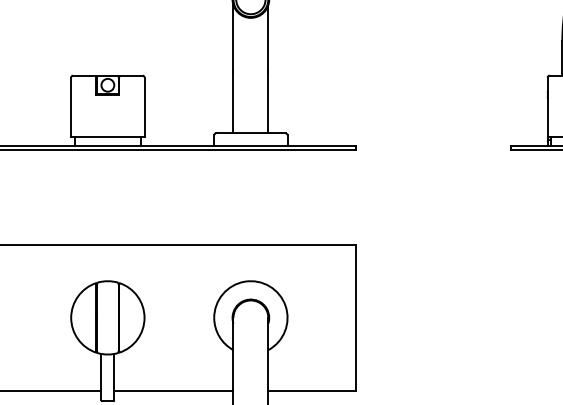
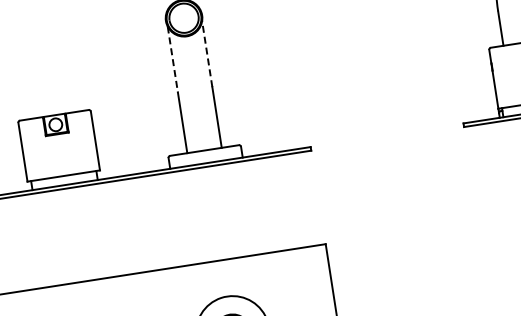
line: (268, 38) -> (207, 54), solid -> dashed
line: (233, 39) -> (172, 60), solid -> dashed

